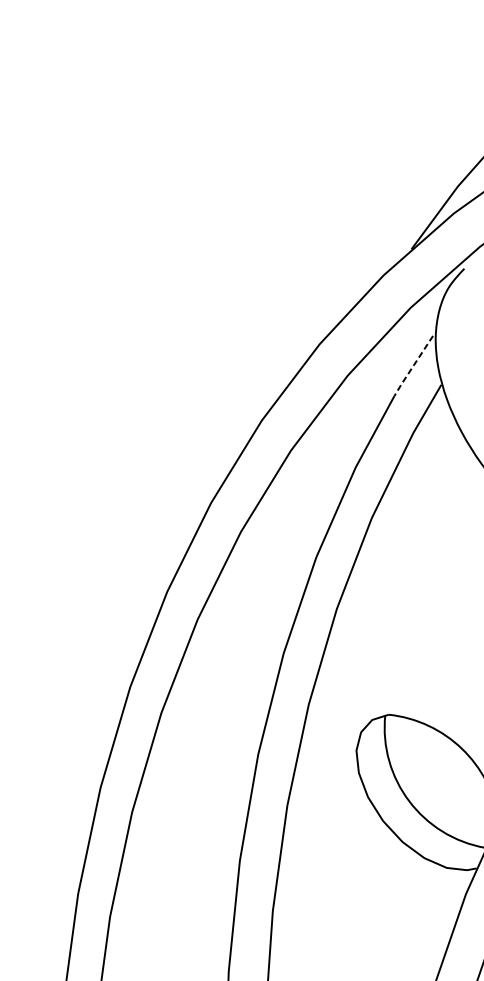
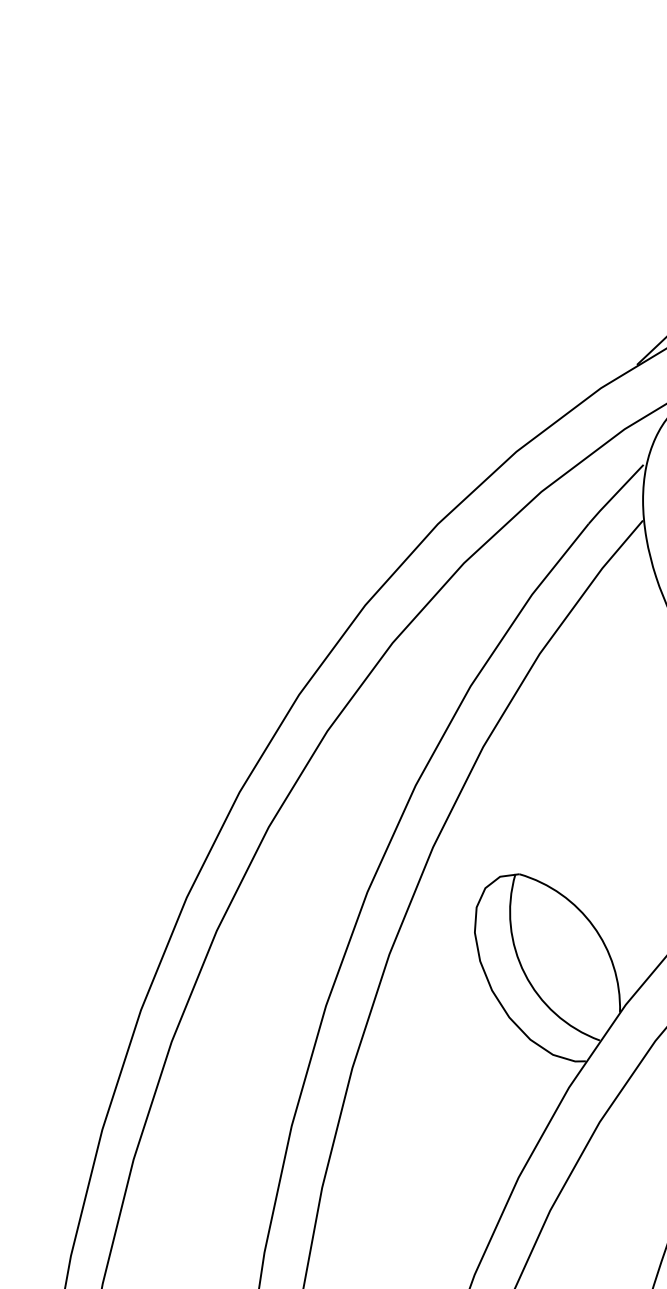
line: (413, 366) -> (615, 494), dashed -> solid

